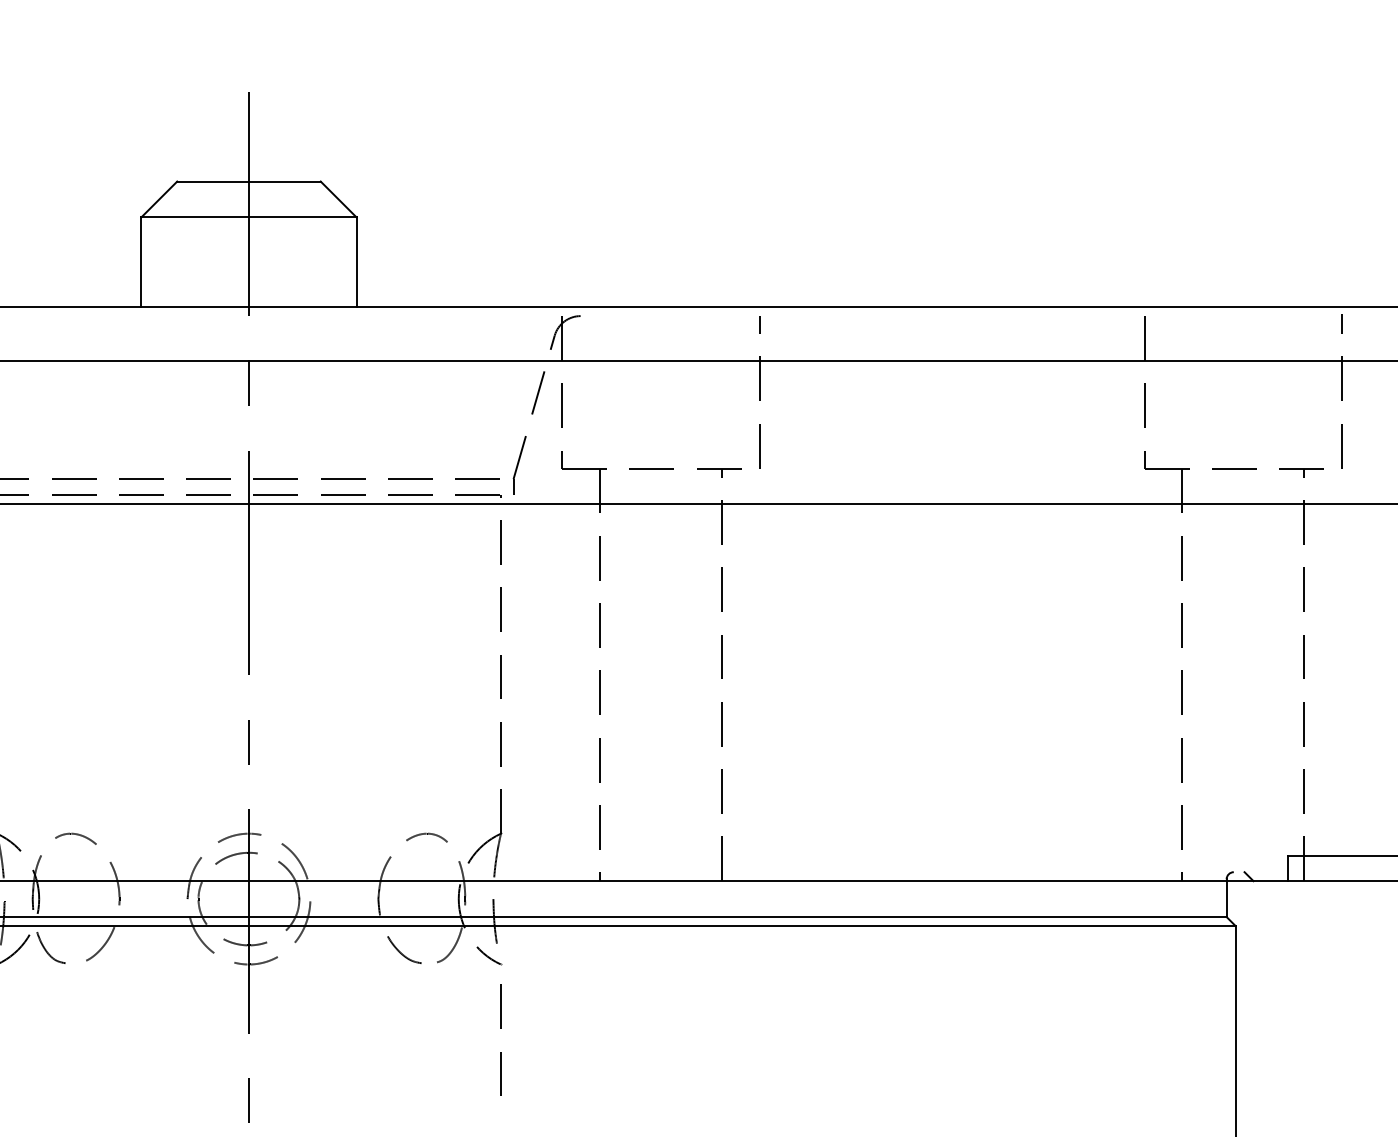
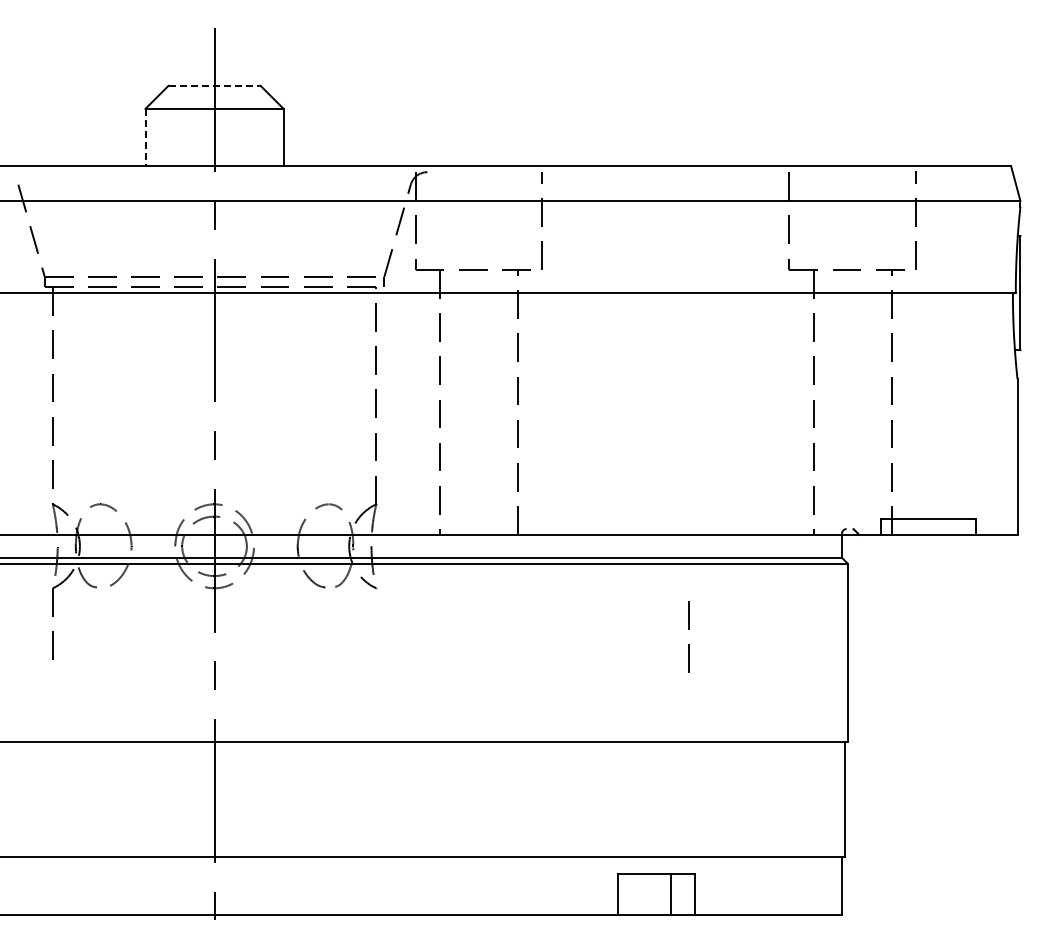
line: (250, 181) -> (215, 85), solid -> dashed
line: (141, 262) -> (145, 137), solid -> dashed
line: (499, 1028) -> (688, 629), moved

